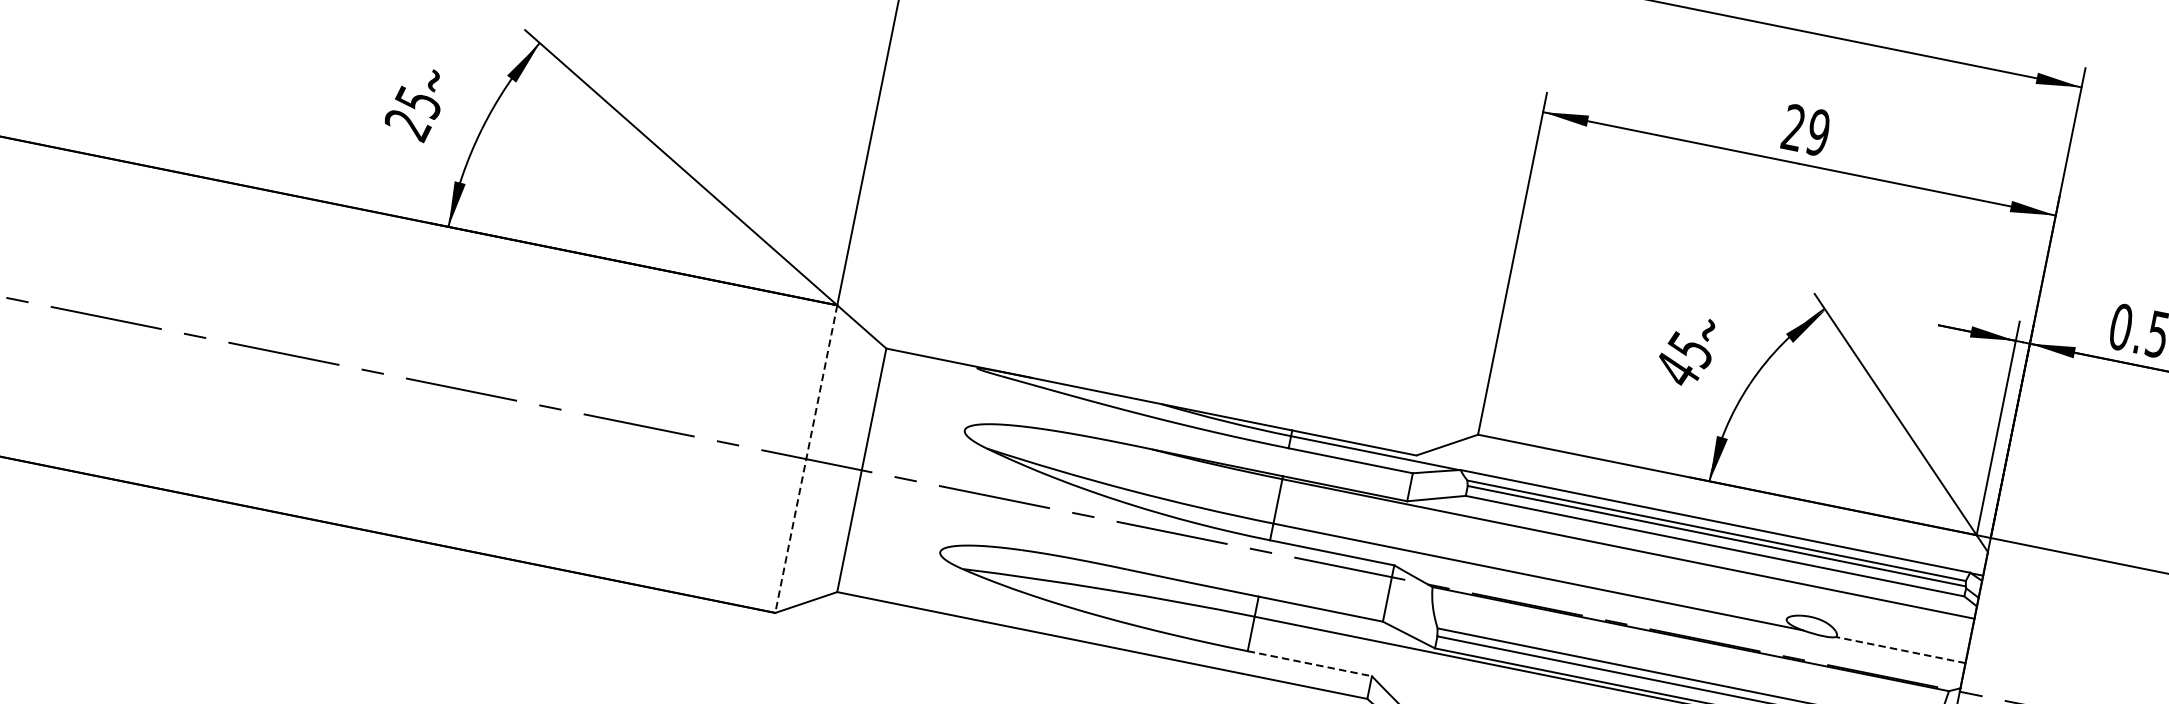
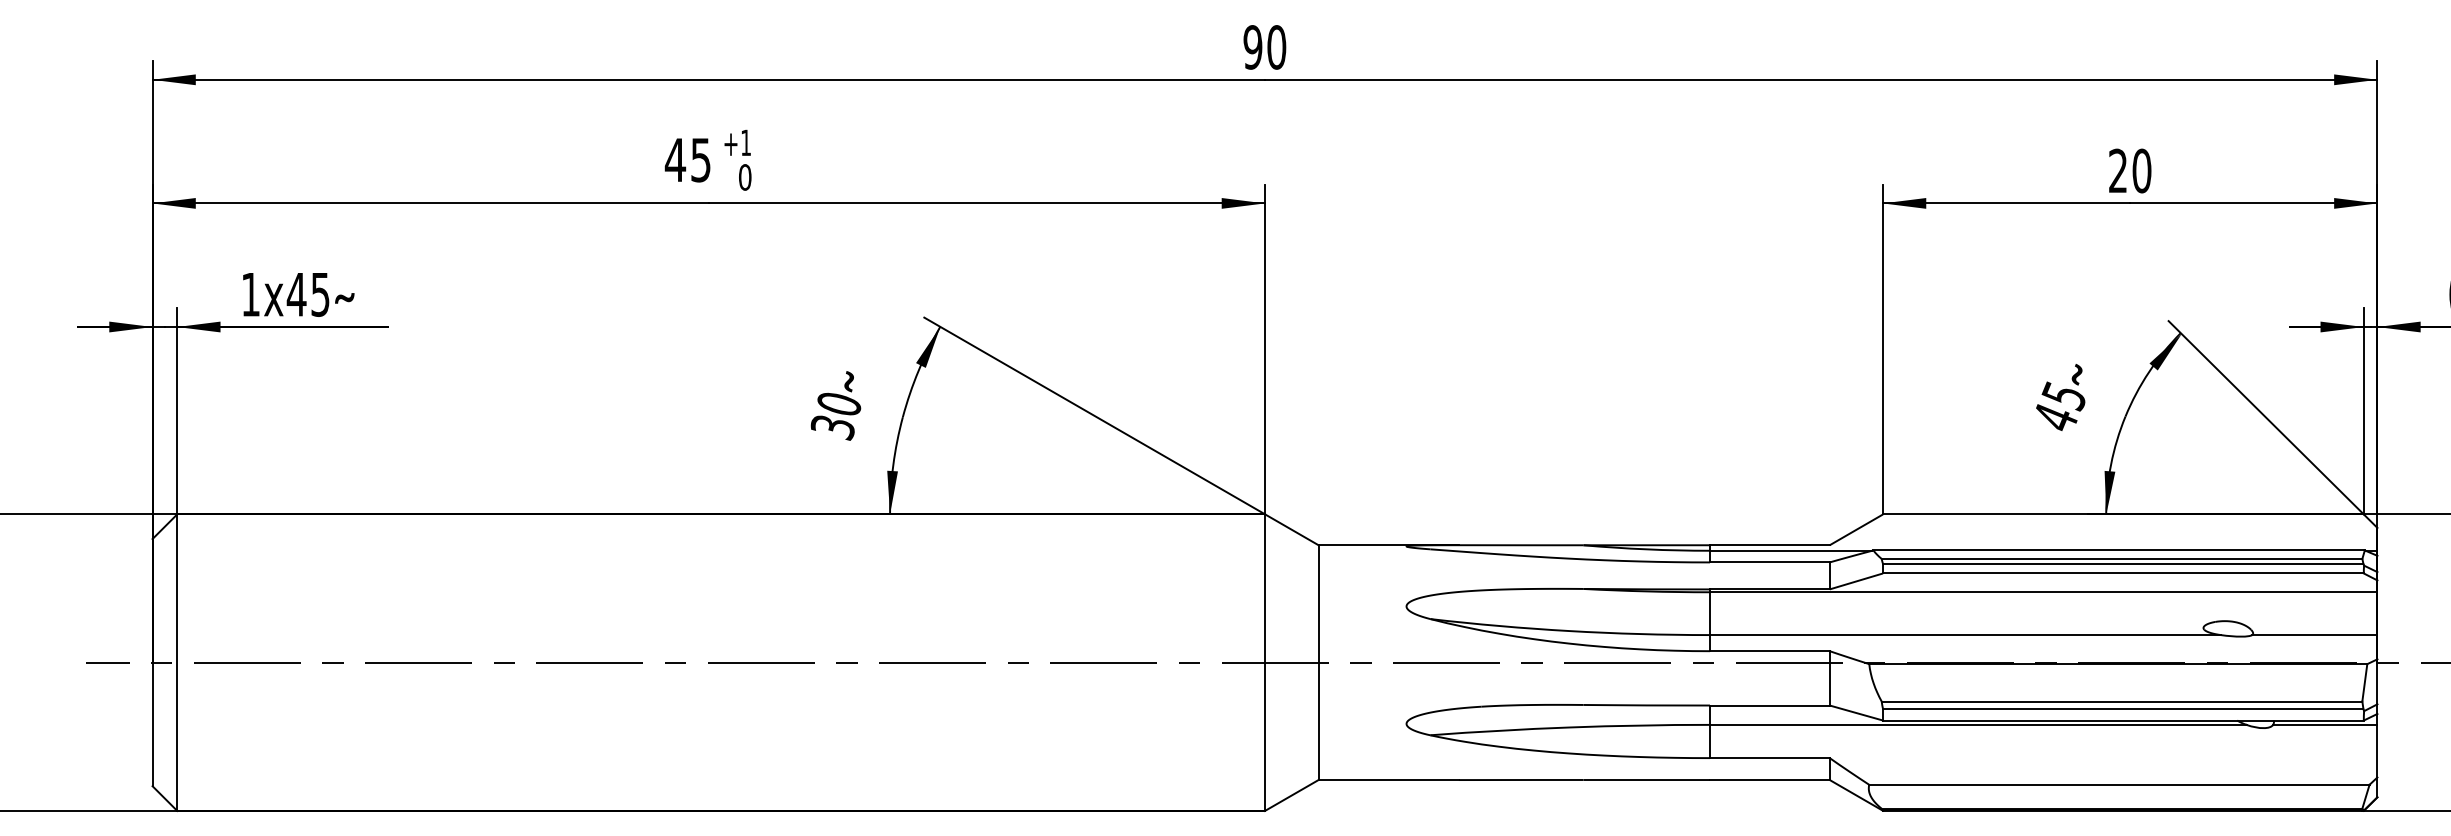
text: (412, 114) -> (835, 416), 25 -> 30
text: (1818, 132) -> (2141, 170), 29 -> 20
line: (806, 460) -> (1265, 663), dashed -> solid
line: (1900, 650) -> (2314, 635), dashed -> solid
line: (1309, 664) -> (1769, 758), dashed -> solid

